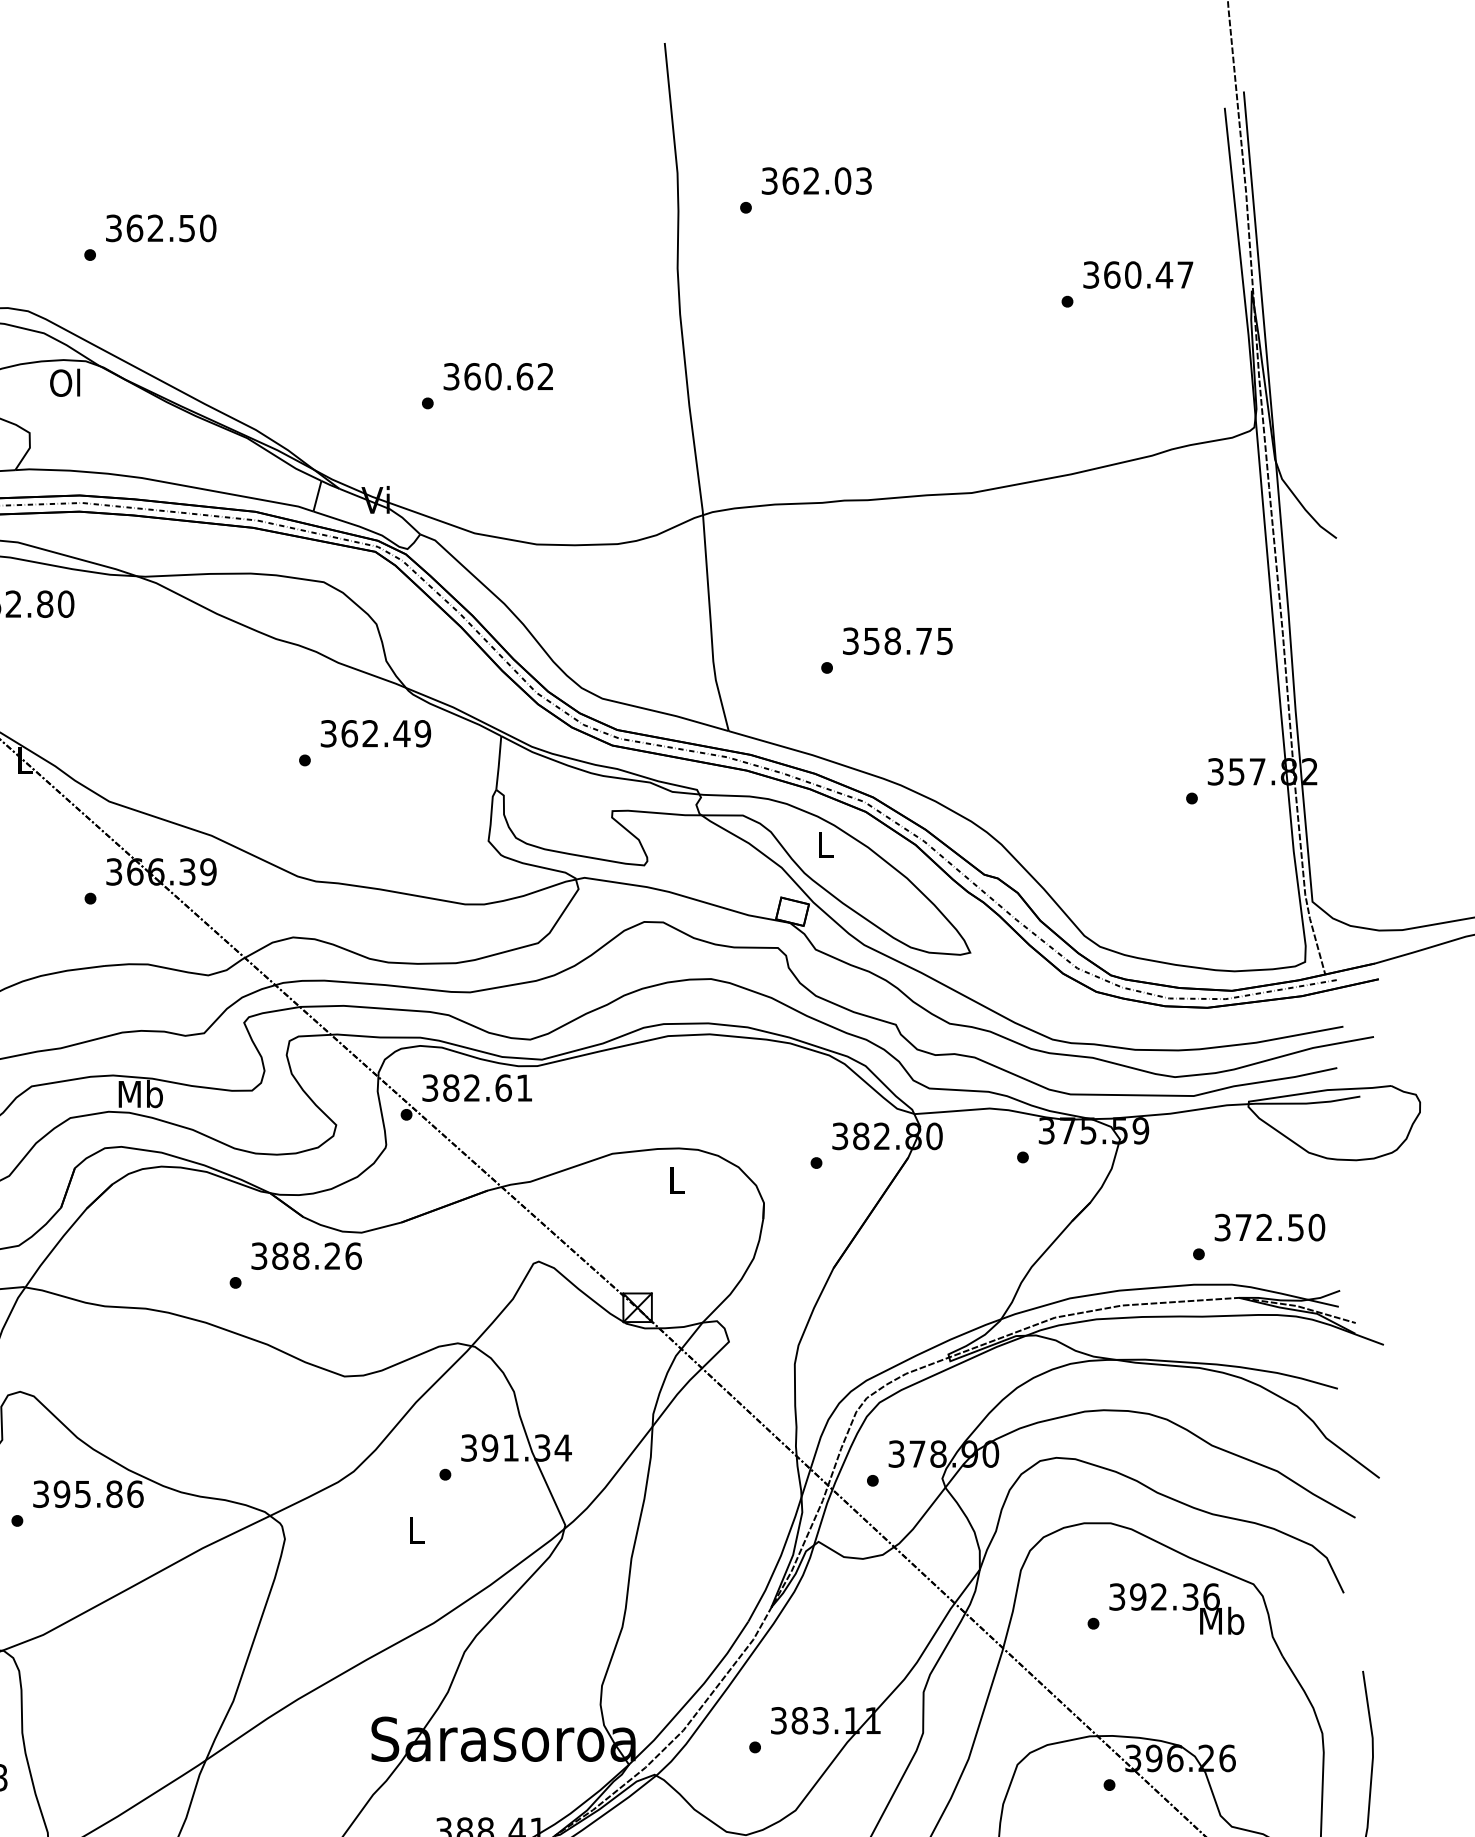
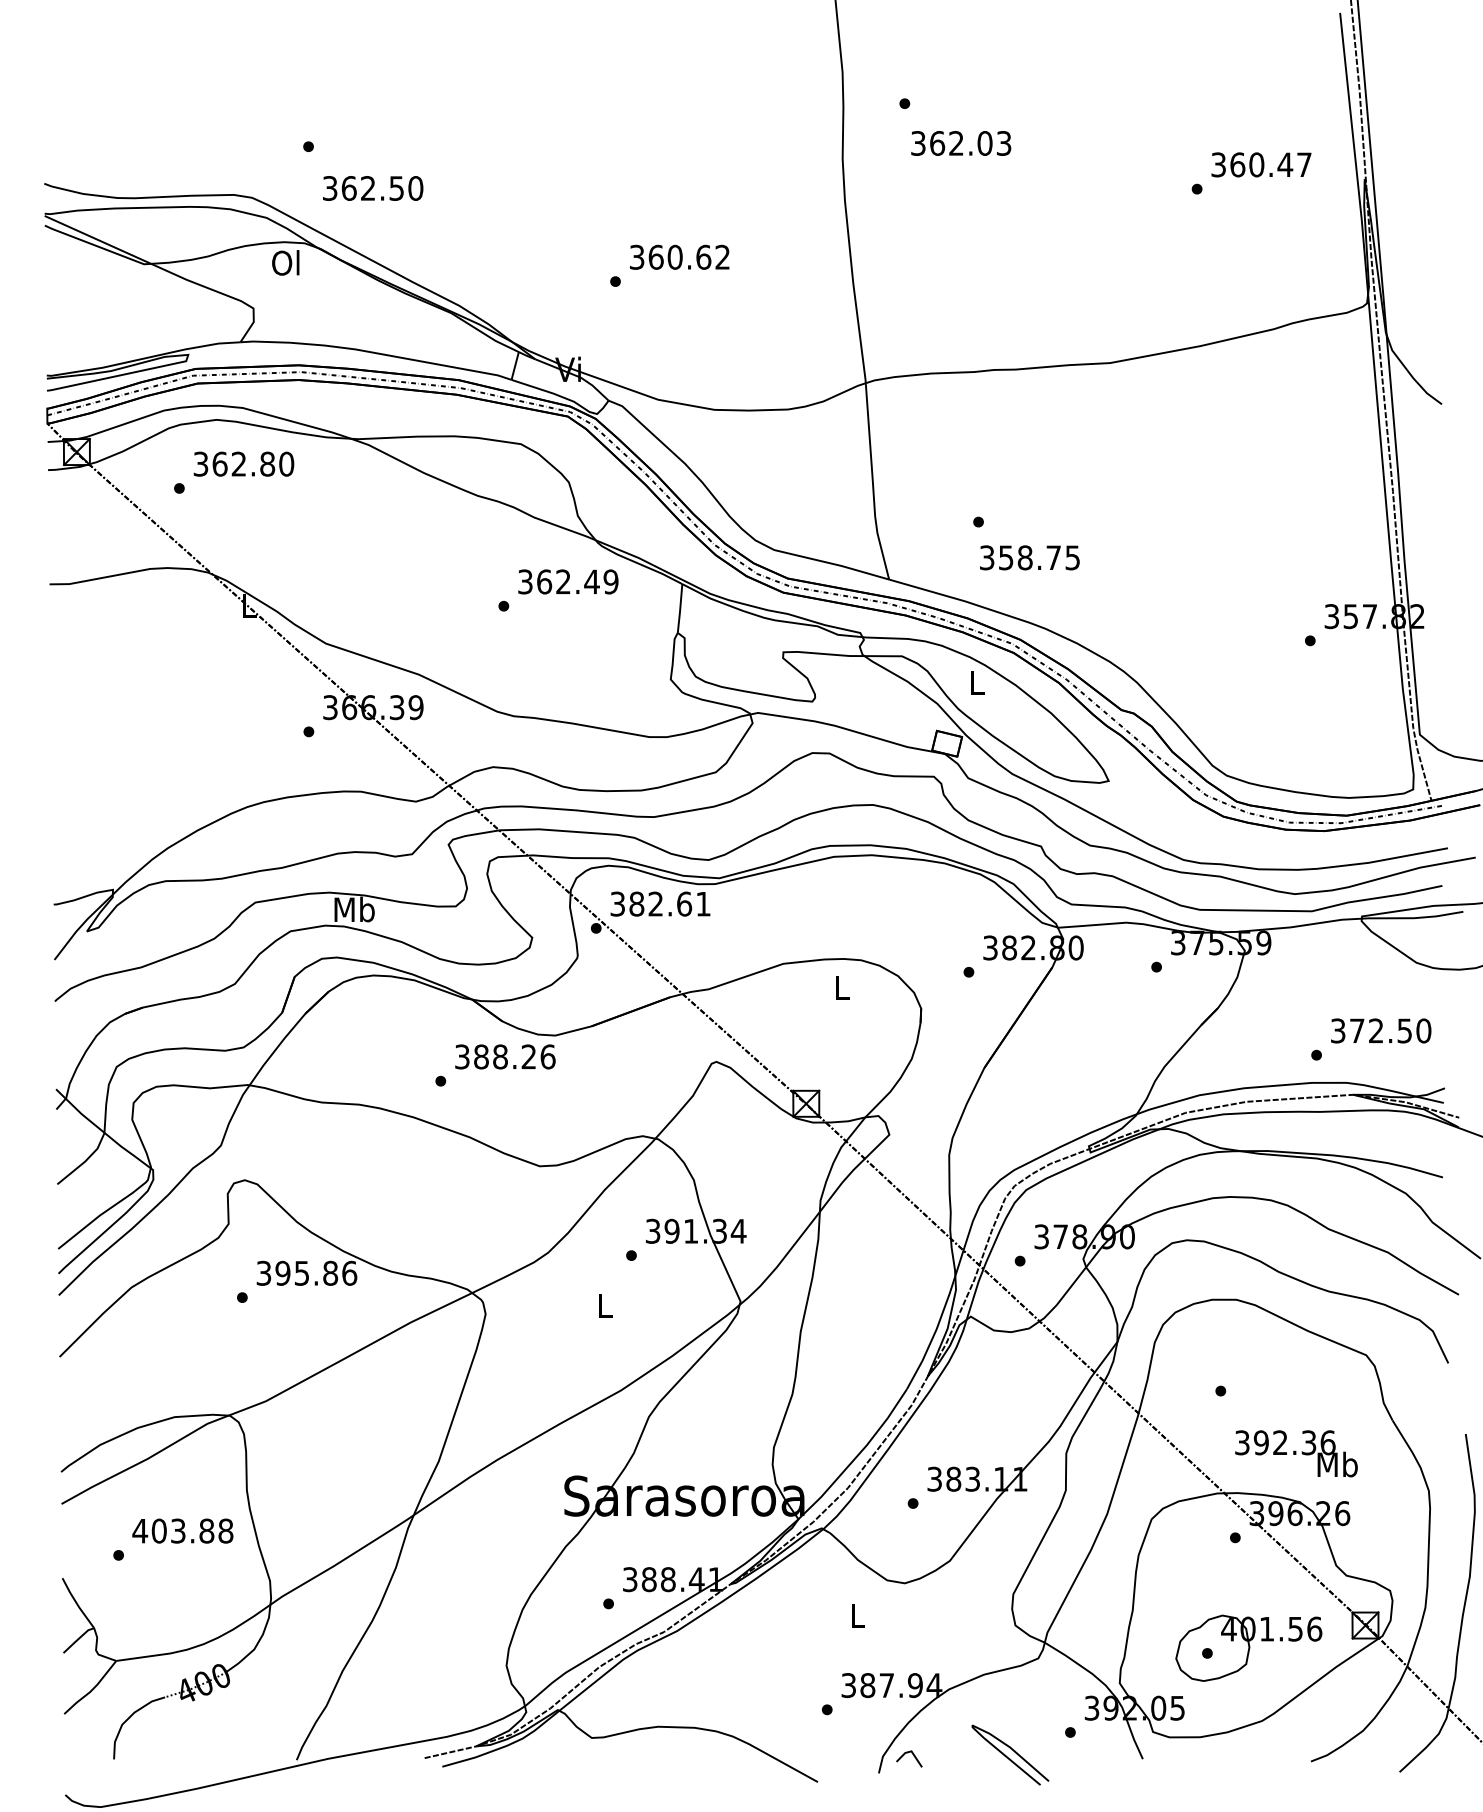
text: (817, 181) -> (961, 143), moved
text: (161, 228) -> (373, 188), moved
text: (897, 640) -> (1029, 557), moved
text: (1176, 1608) -> (1296, 1453), moved

